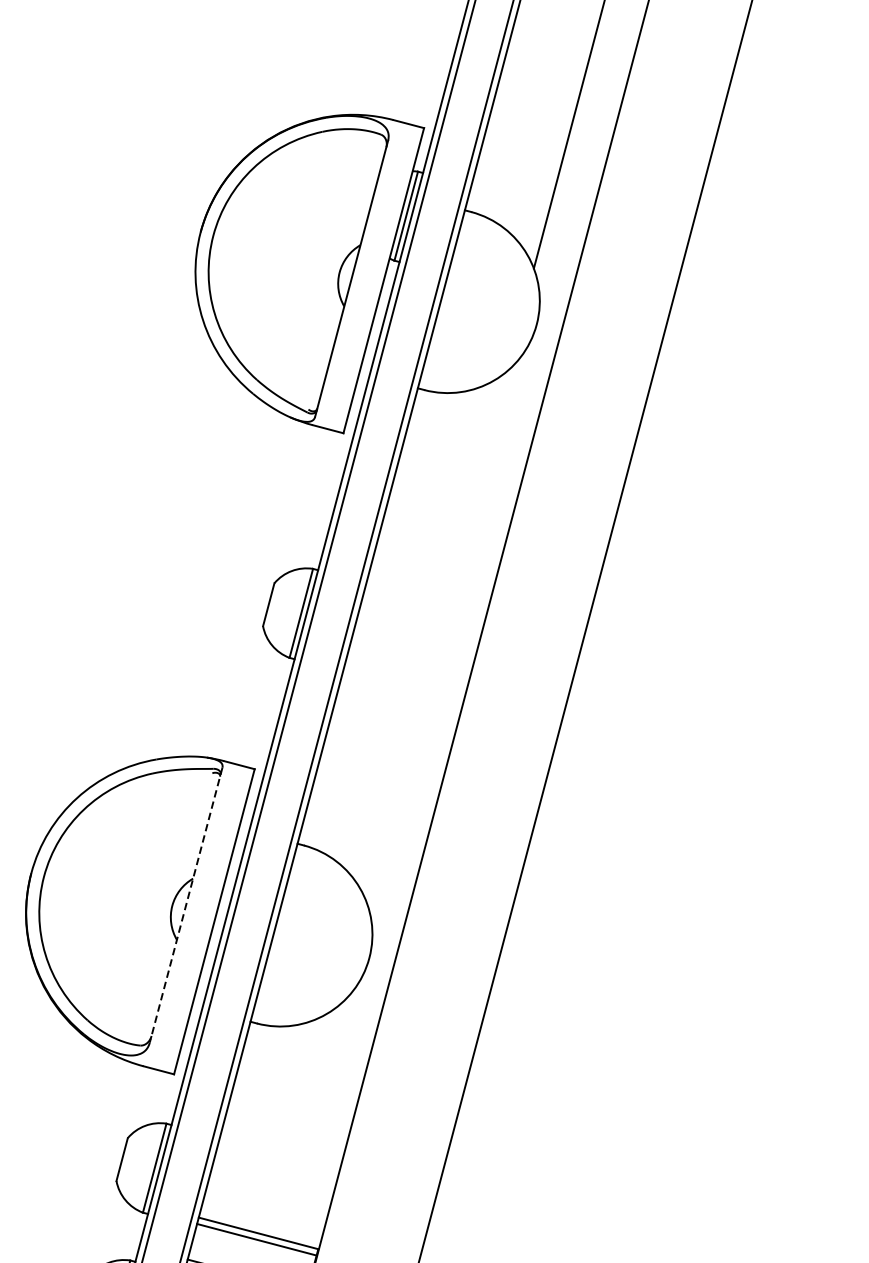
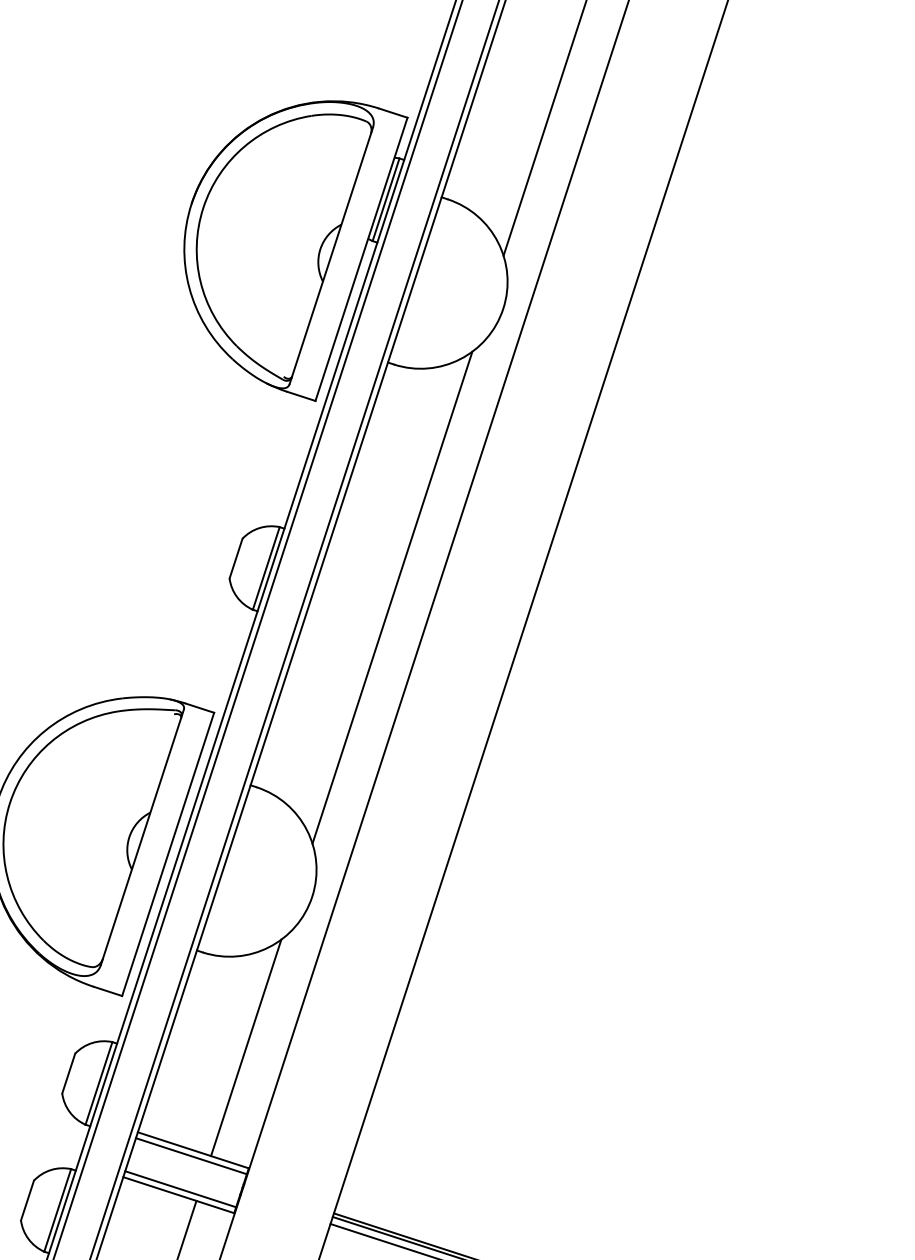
line: (436, 636) -> (392, 597), added
line: (186, 905) -> (142, 837), dashed -> solid
line: (308, 1121) -> (246, 1047), added

